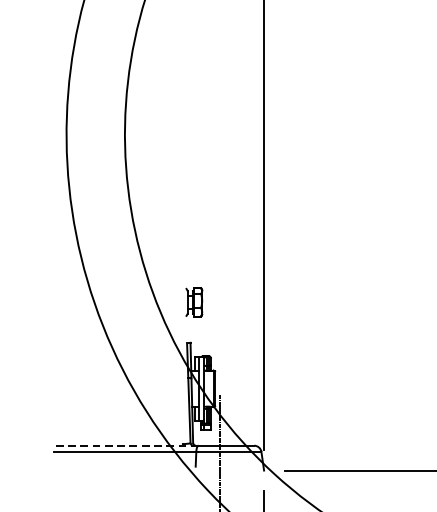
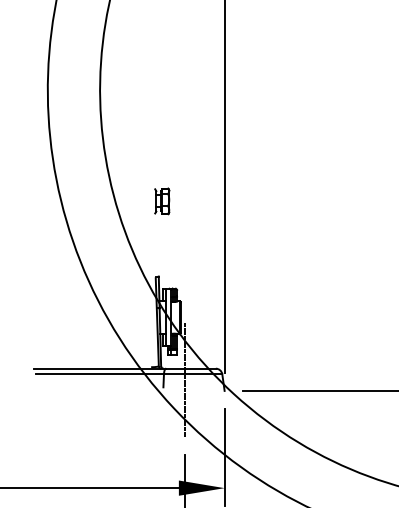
part: (194, 302) -> (162, 201), moved
line: (125, 445) -> (100, 368), dashed -> solid

